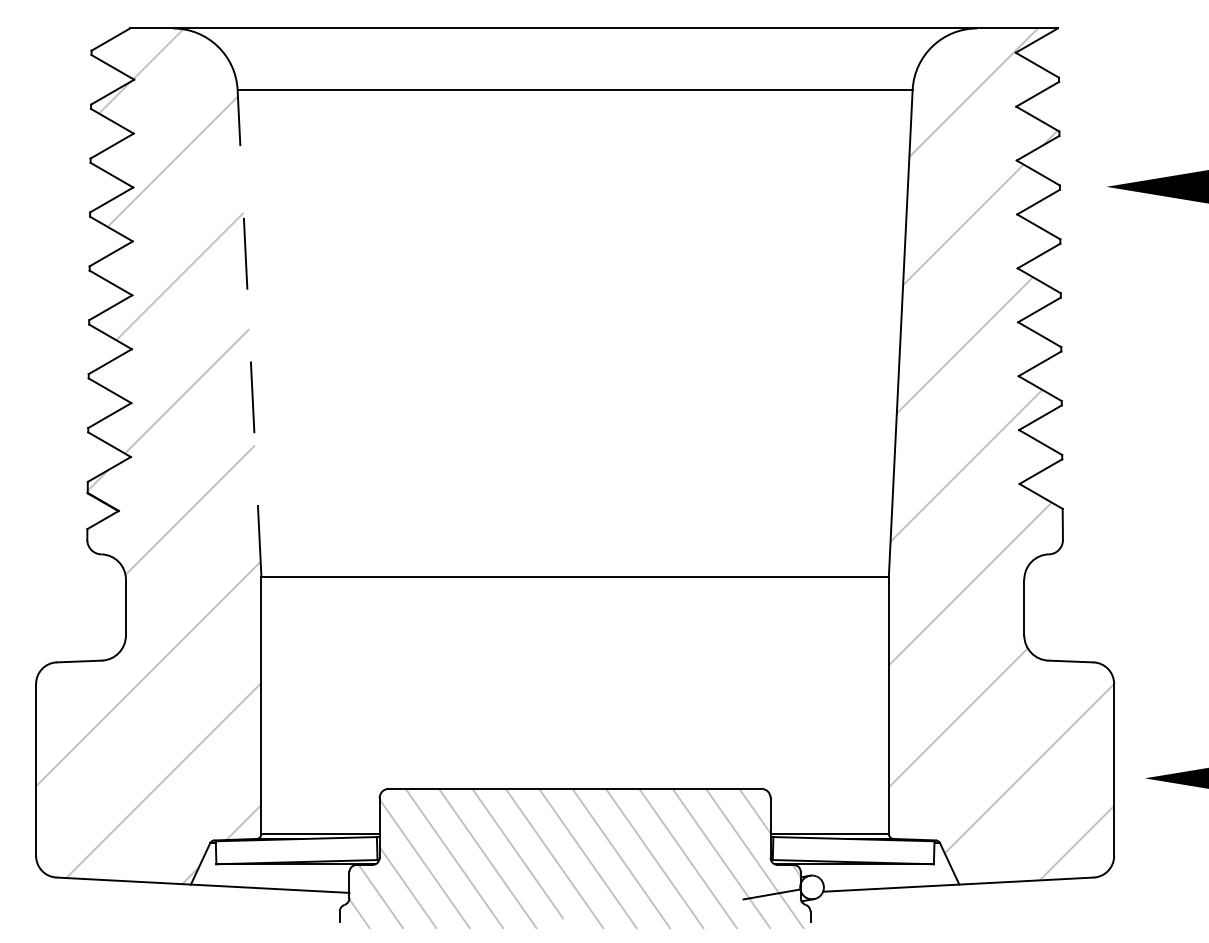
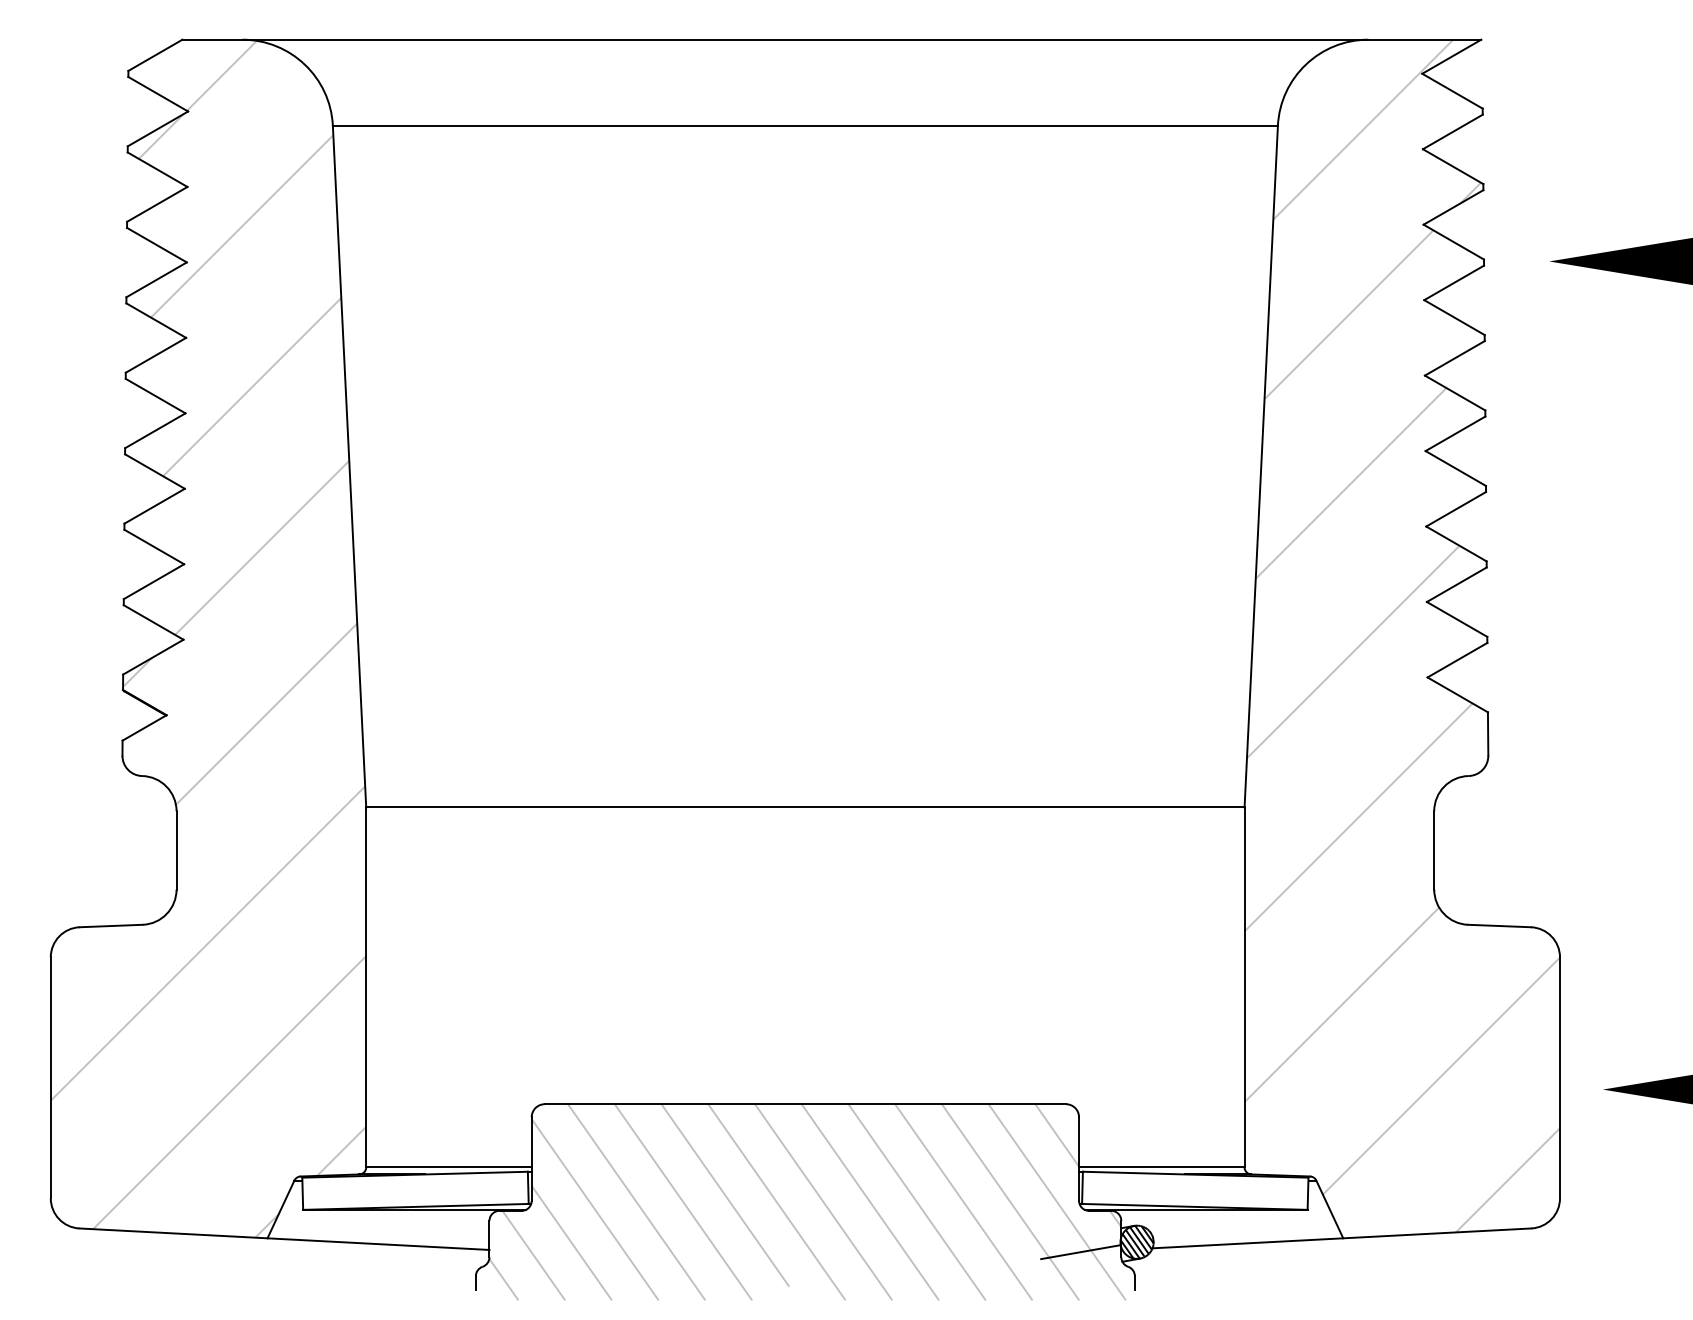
line: (249, 333) -> (349, 466), dashed -> solid
hatch: (811, 886) -> (1136, 1241), added

